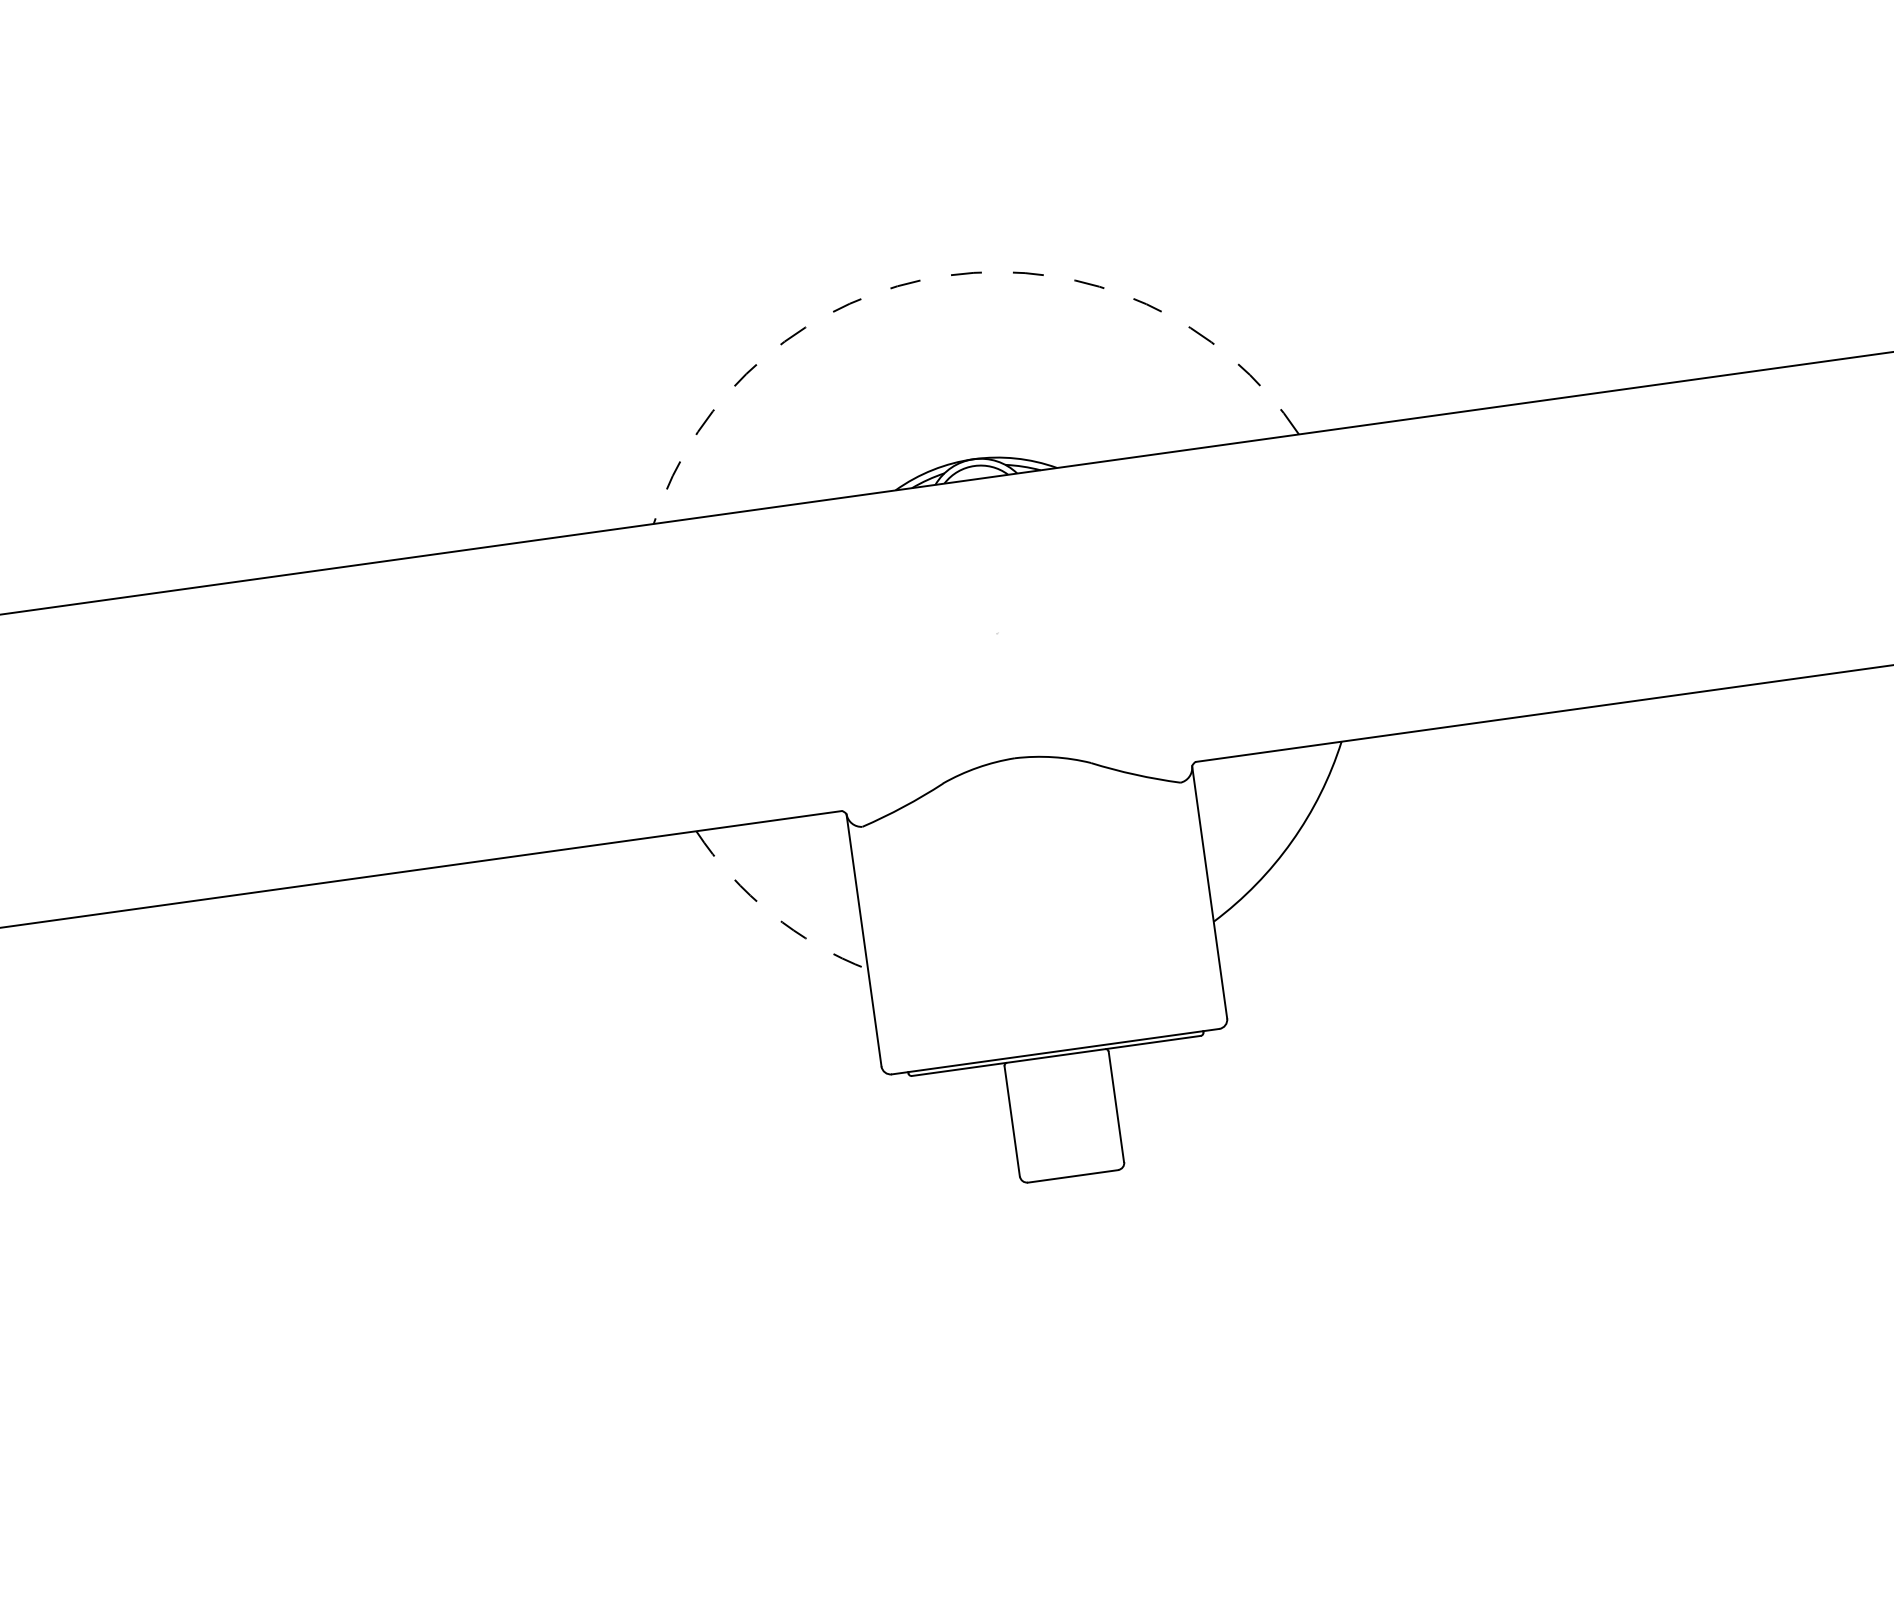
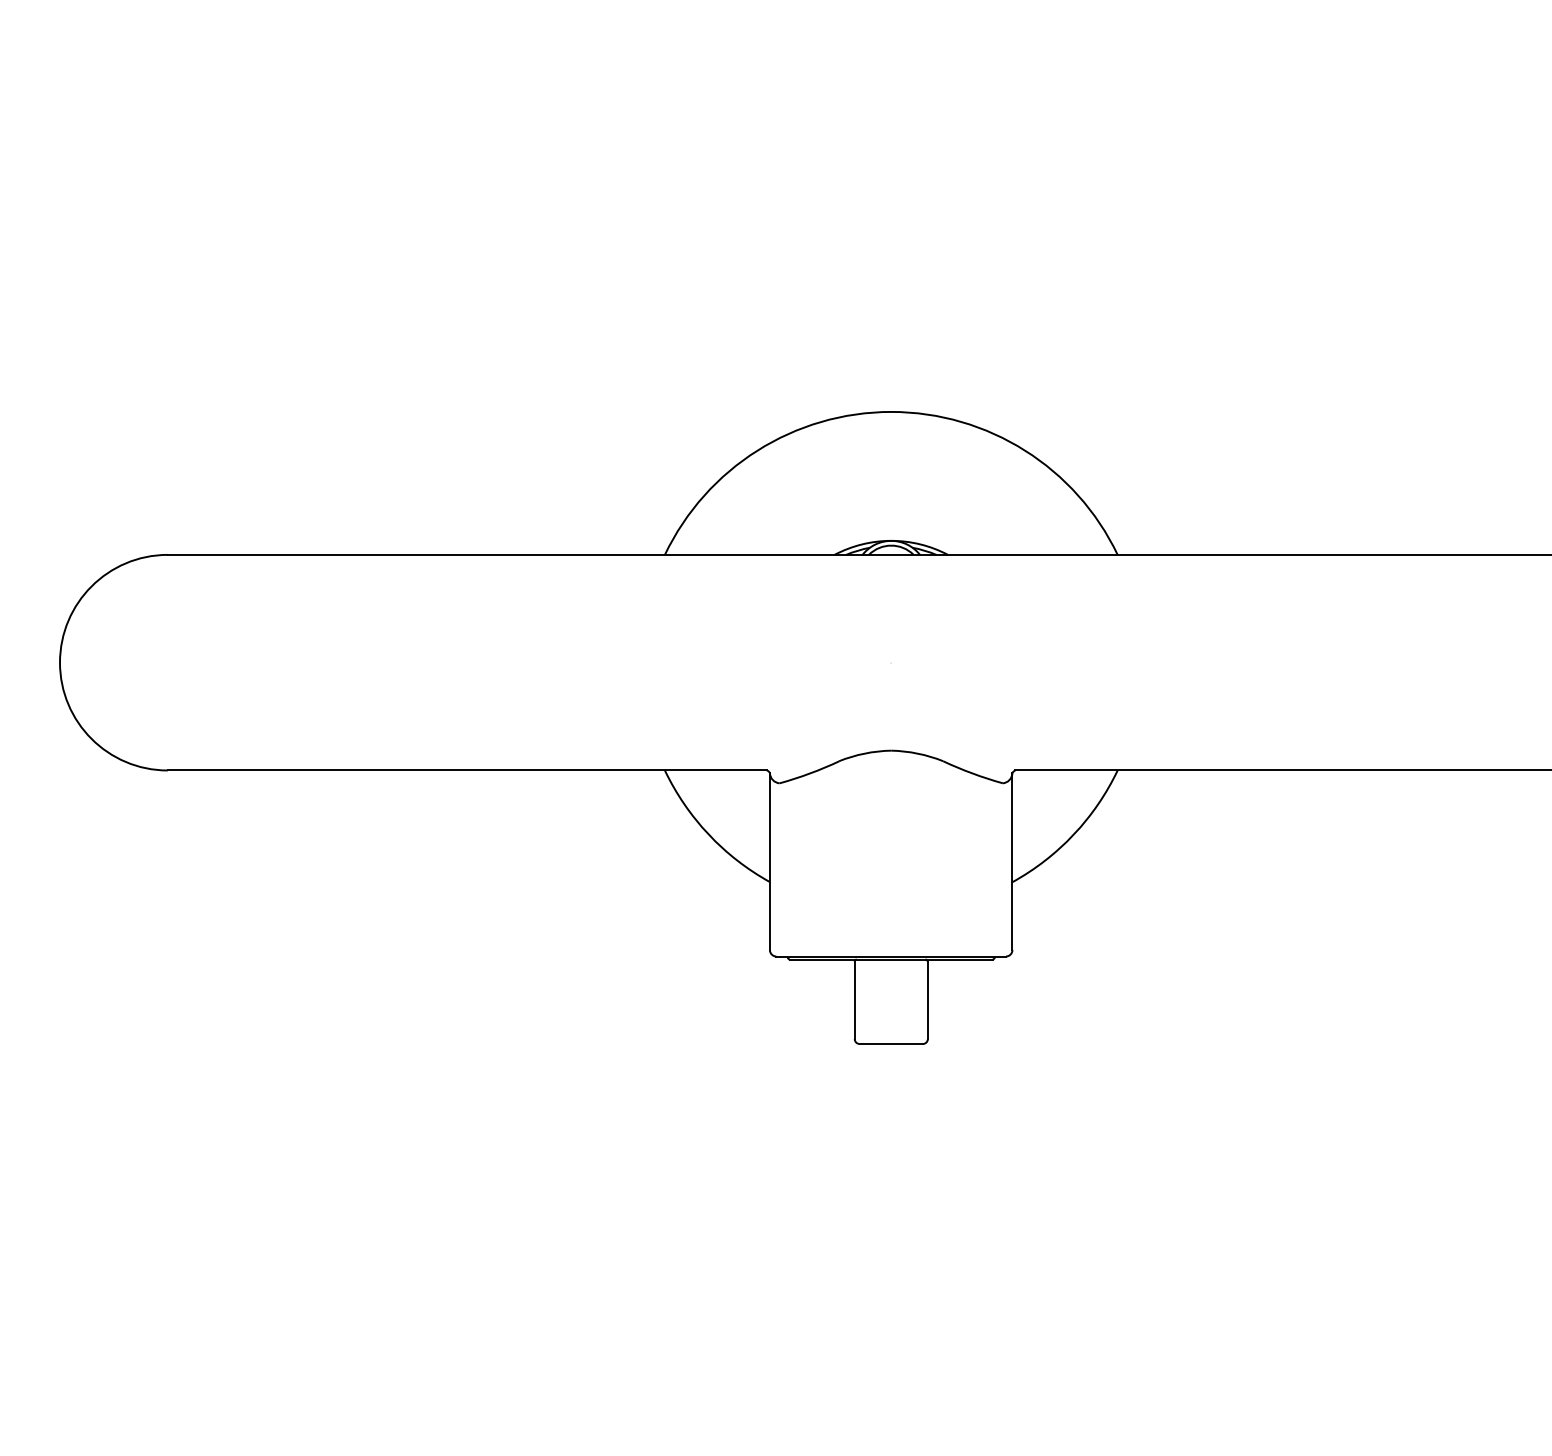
arc: (948, 274) -> (891, 411), dashed -> solid
arc: (771, 913) -> (708, 834), dashed -> solid

